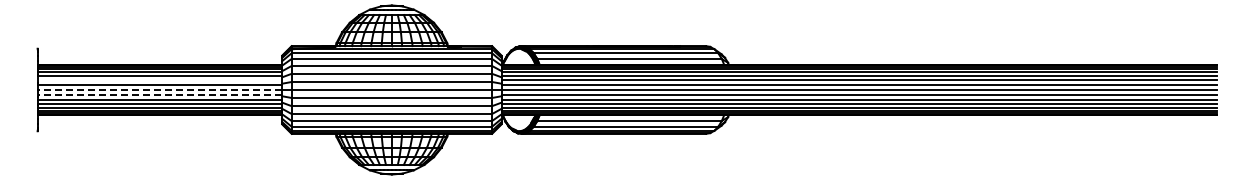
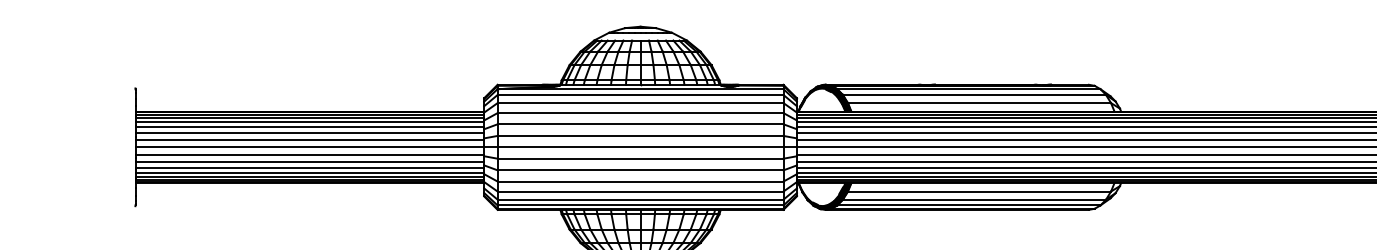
line: (159, 80) -> (309, 133), added
line: (159, 89) -> (309, 146), dashed -> solid
line: (159, 95) -> (309, 155), dashed -> solid

